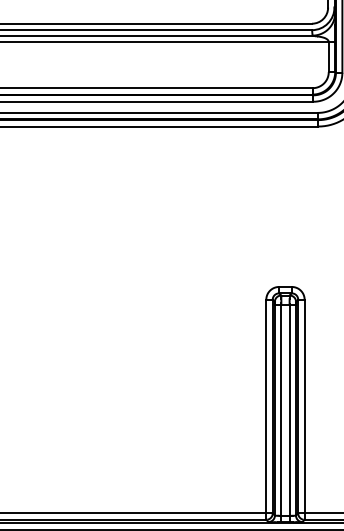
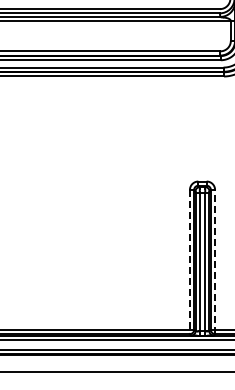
line: (305, 409) -> (215, 261), solid -> dashed
line: (265, 410) -> (189, 262), solid -> dashed

